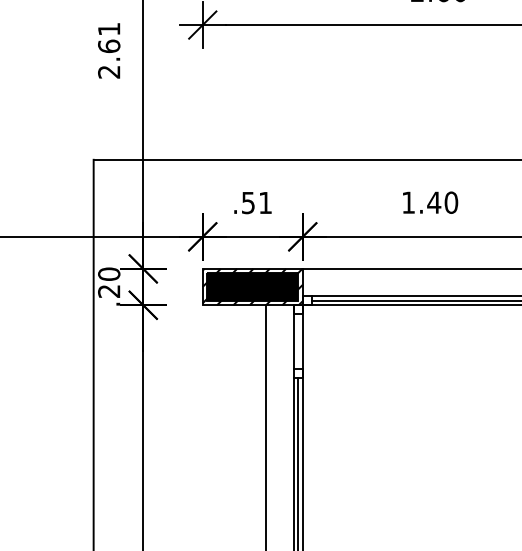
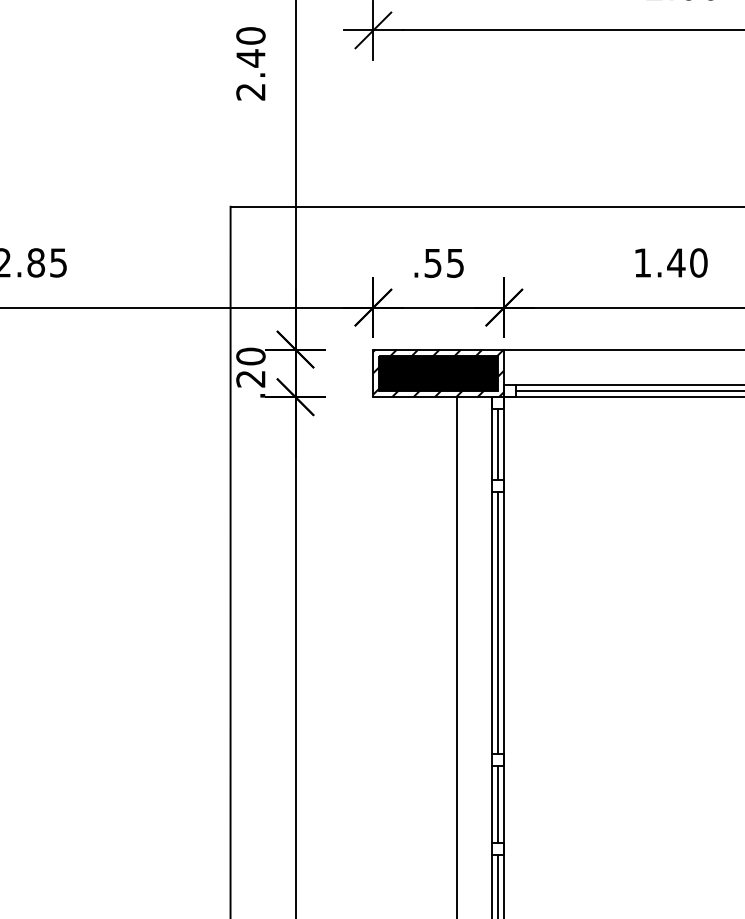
text: (108, 38) -> (250, 47), 2.61 -> 2.40
text: (265, 203) -> (455, 263), .51 -> .55
line: (298, 341) -> (498, 444), added

